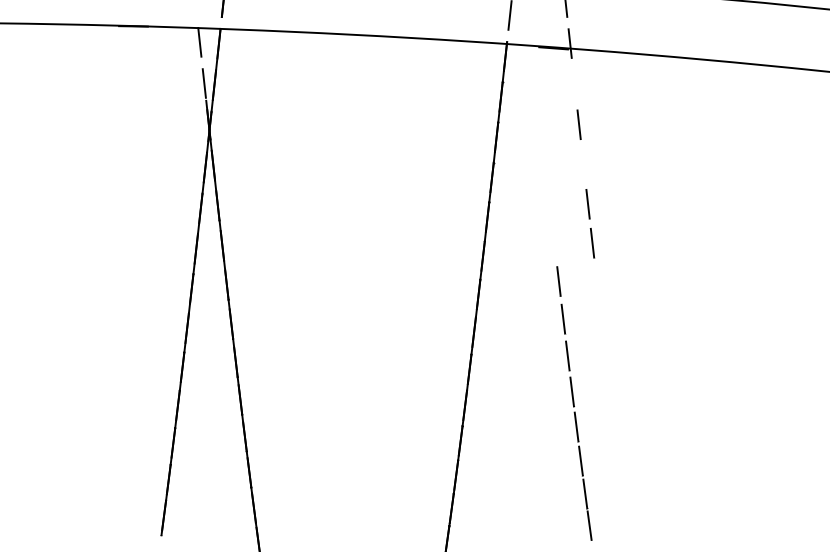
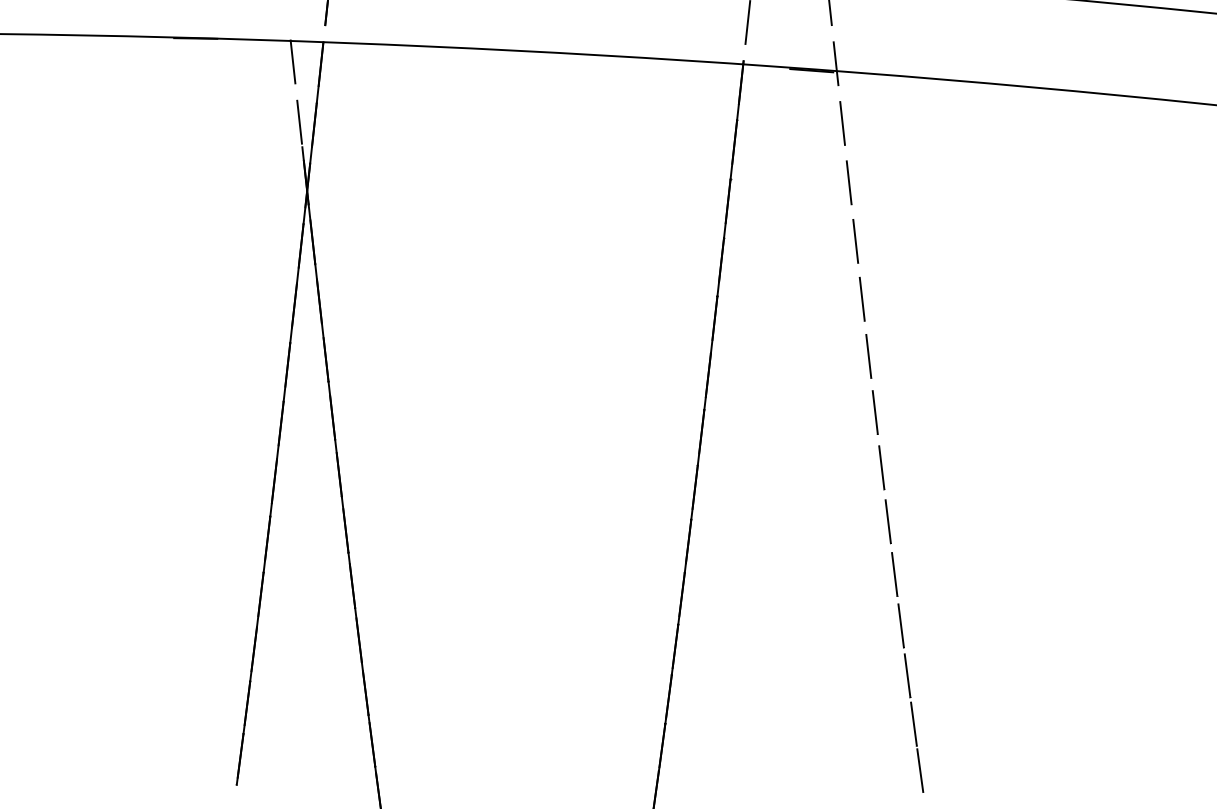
line: (574, 84) -> (842, 123), added
line: (583, 164) -> (855, 241), added
part: (574, 403) -> (898, 591), moved

